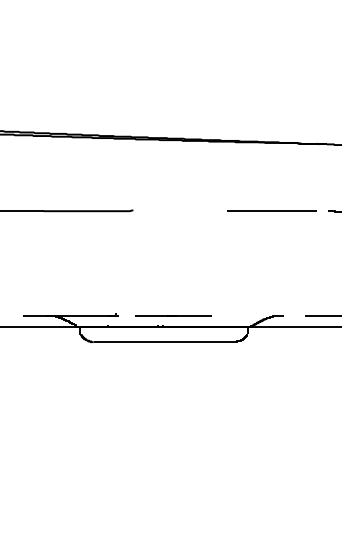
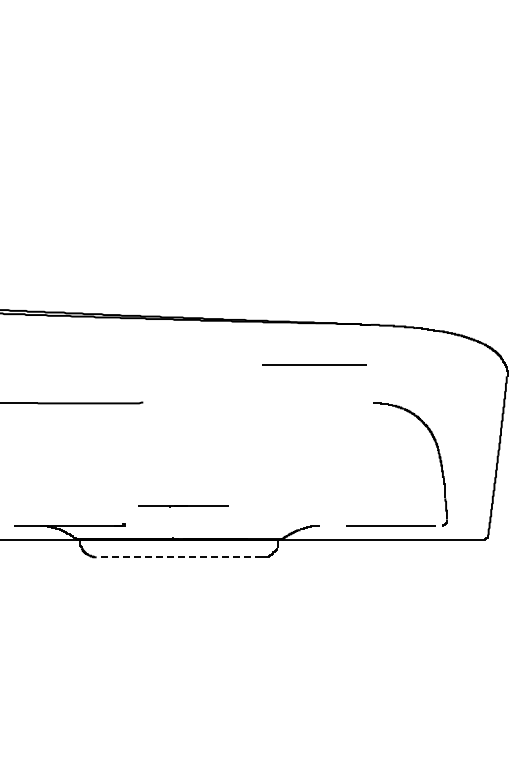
line: (272, 210) -> (314, 364), moved
line: (173, 315) -> (183, 506), moved
line: (164, 342) -> (179, 557), solid -> dashed

